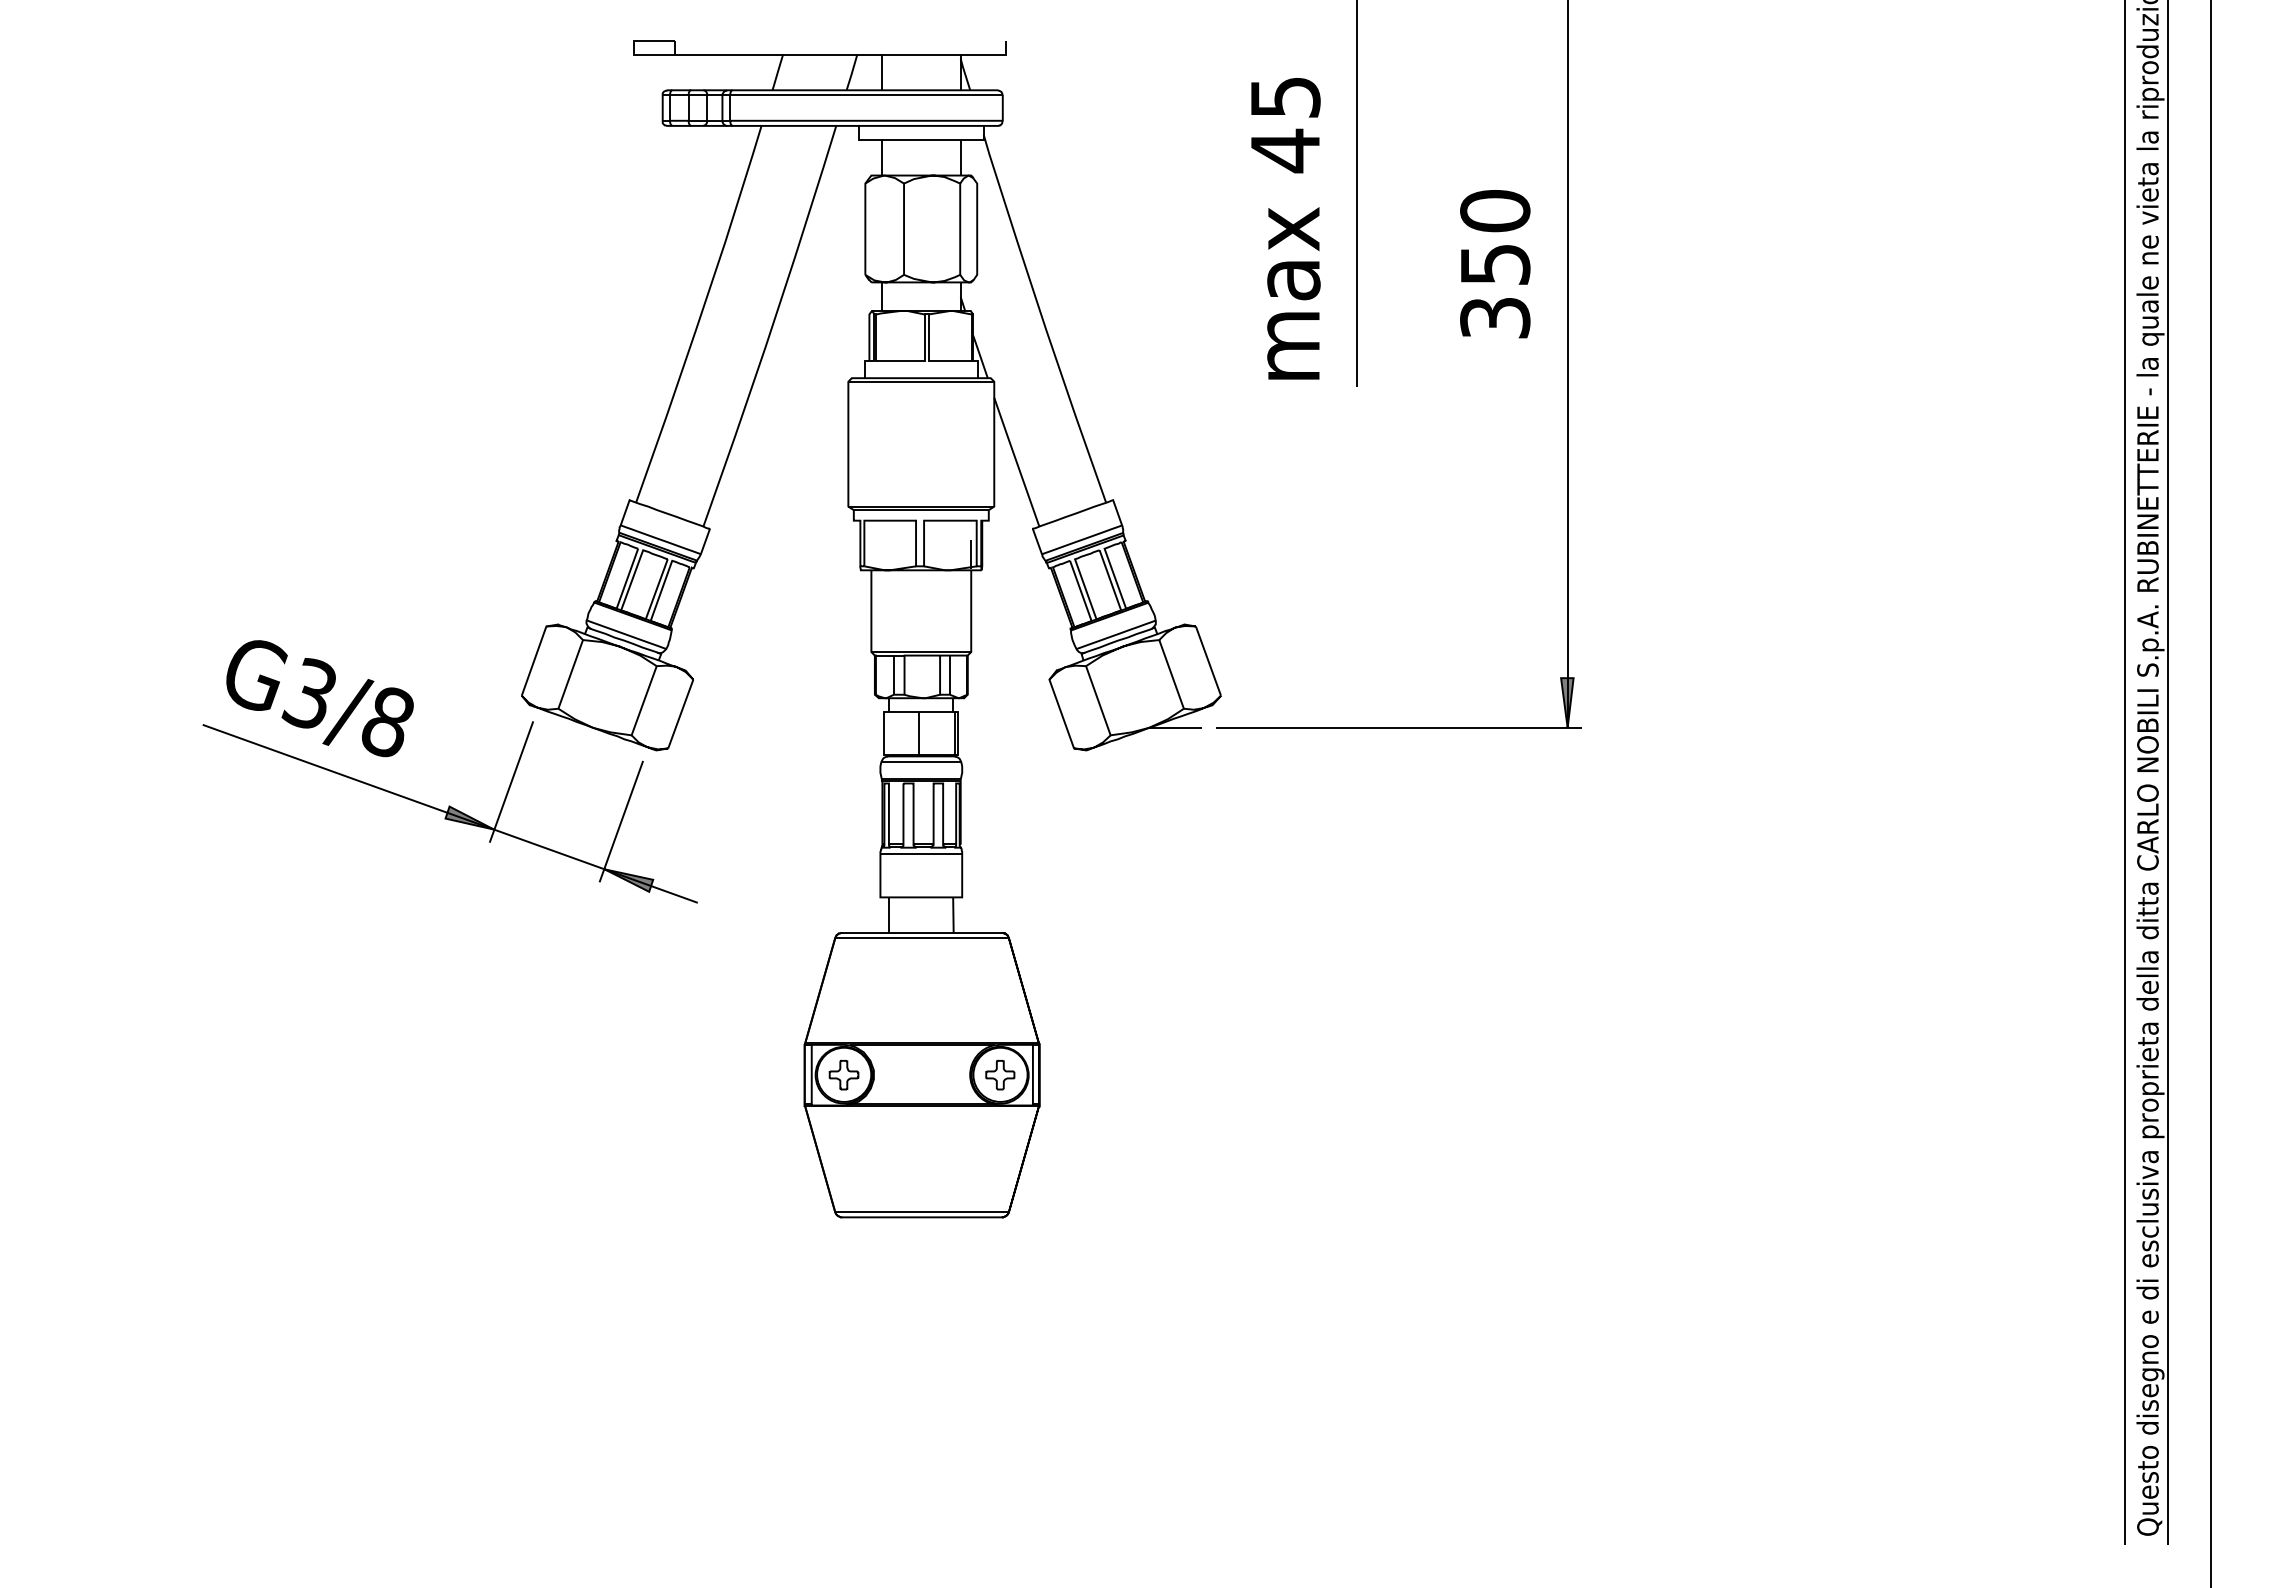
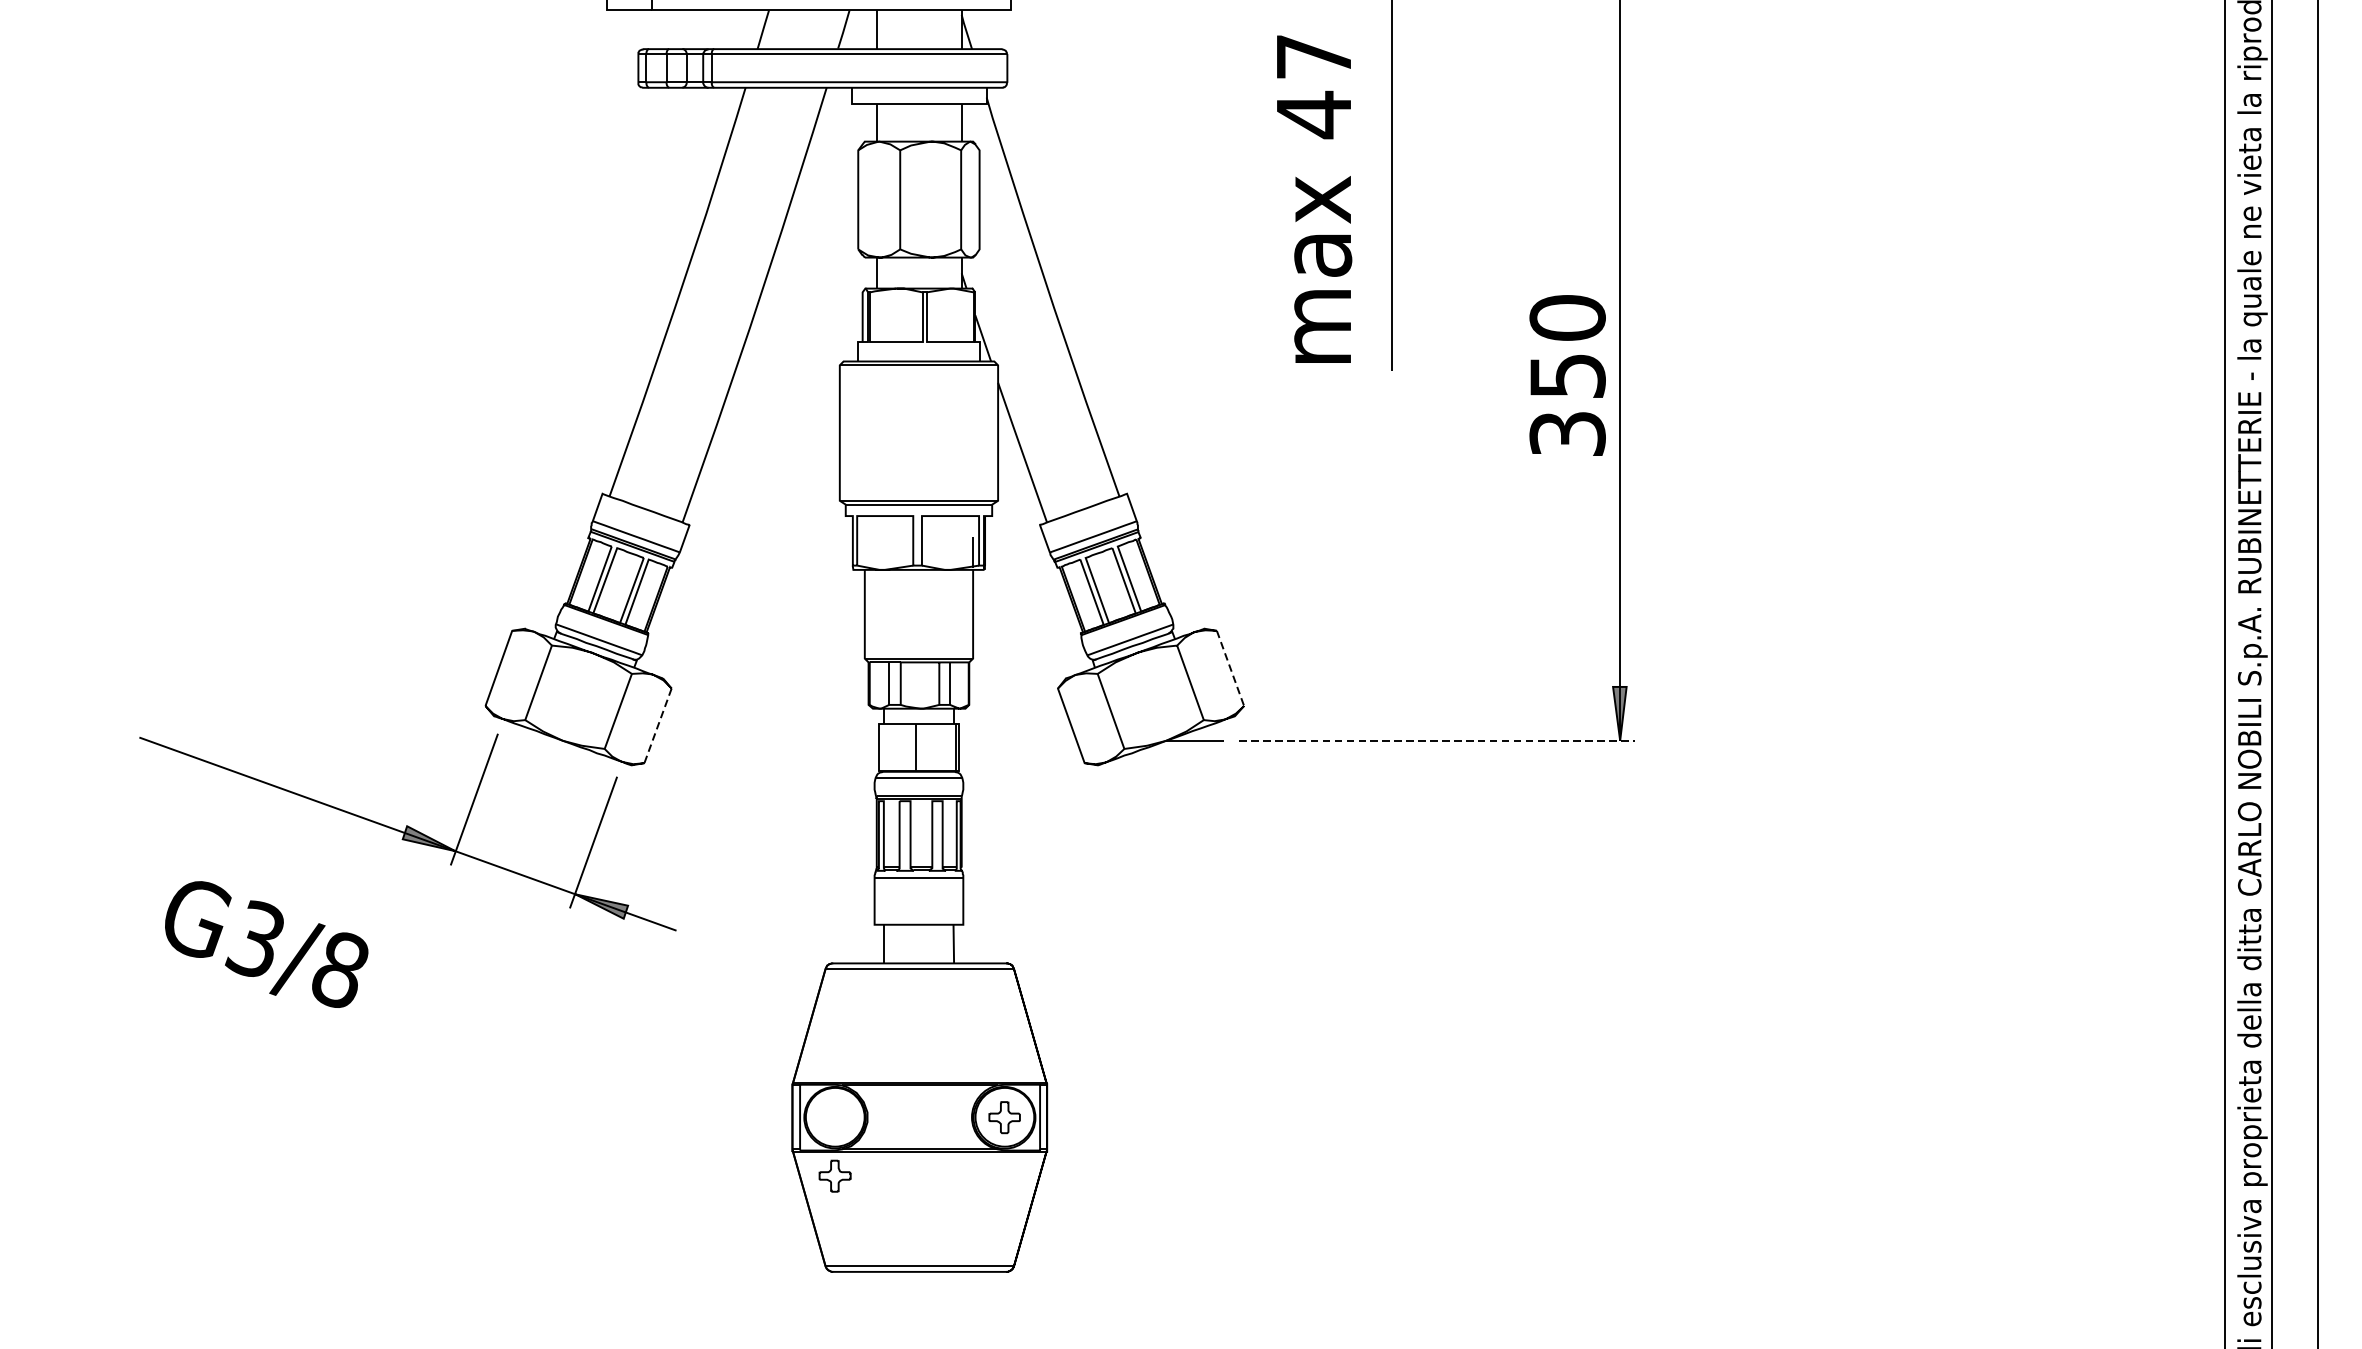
text: (1285, 97) -> (1314, 56), 45 -> 47
text: (1495, 264) -> (1567, 375), moved
line: (1208, 661) -> (1230, 668), solid -> dashed
text: (319, 698) -> (266, 944), moved
line: (680, 714) -> (657, 726), solid -> dashed
line: (1399, 727) -> (1437, 740), solid -> dashed
part: (843, 1075) -> (834, 1176), moved

